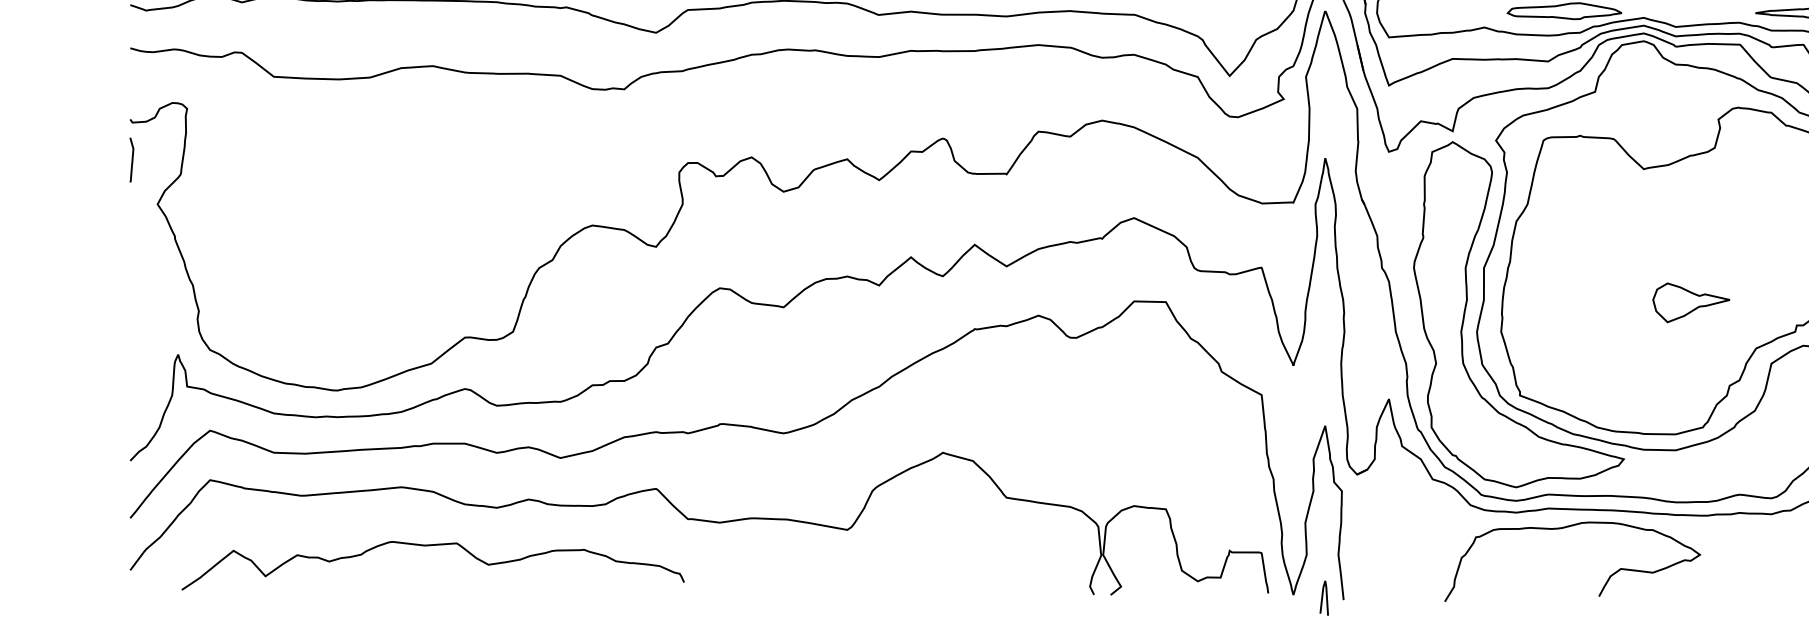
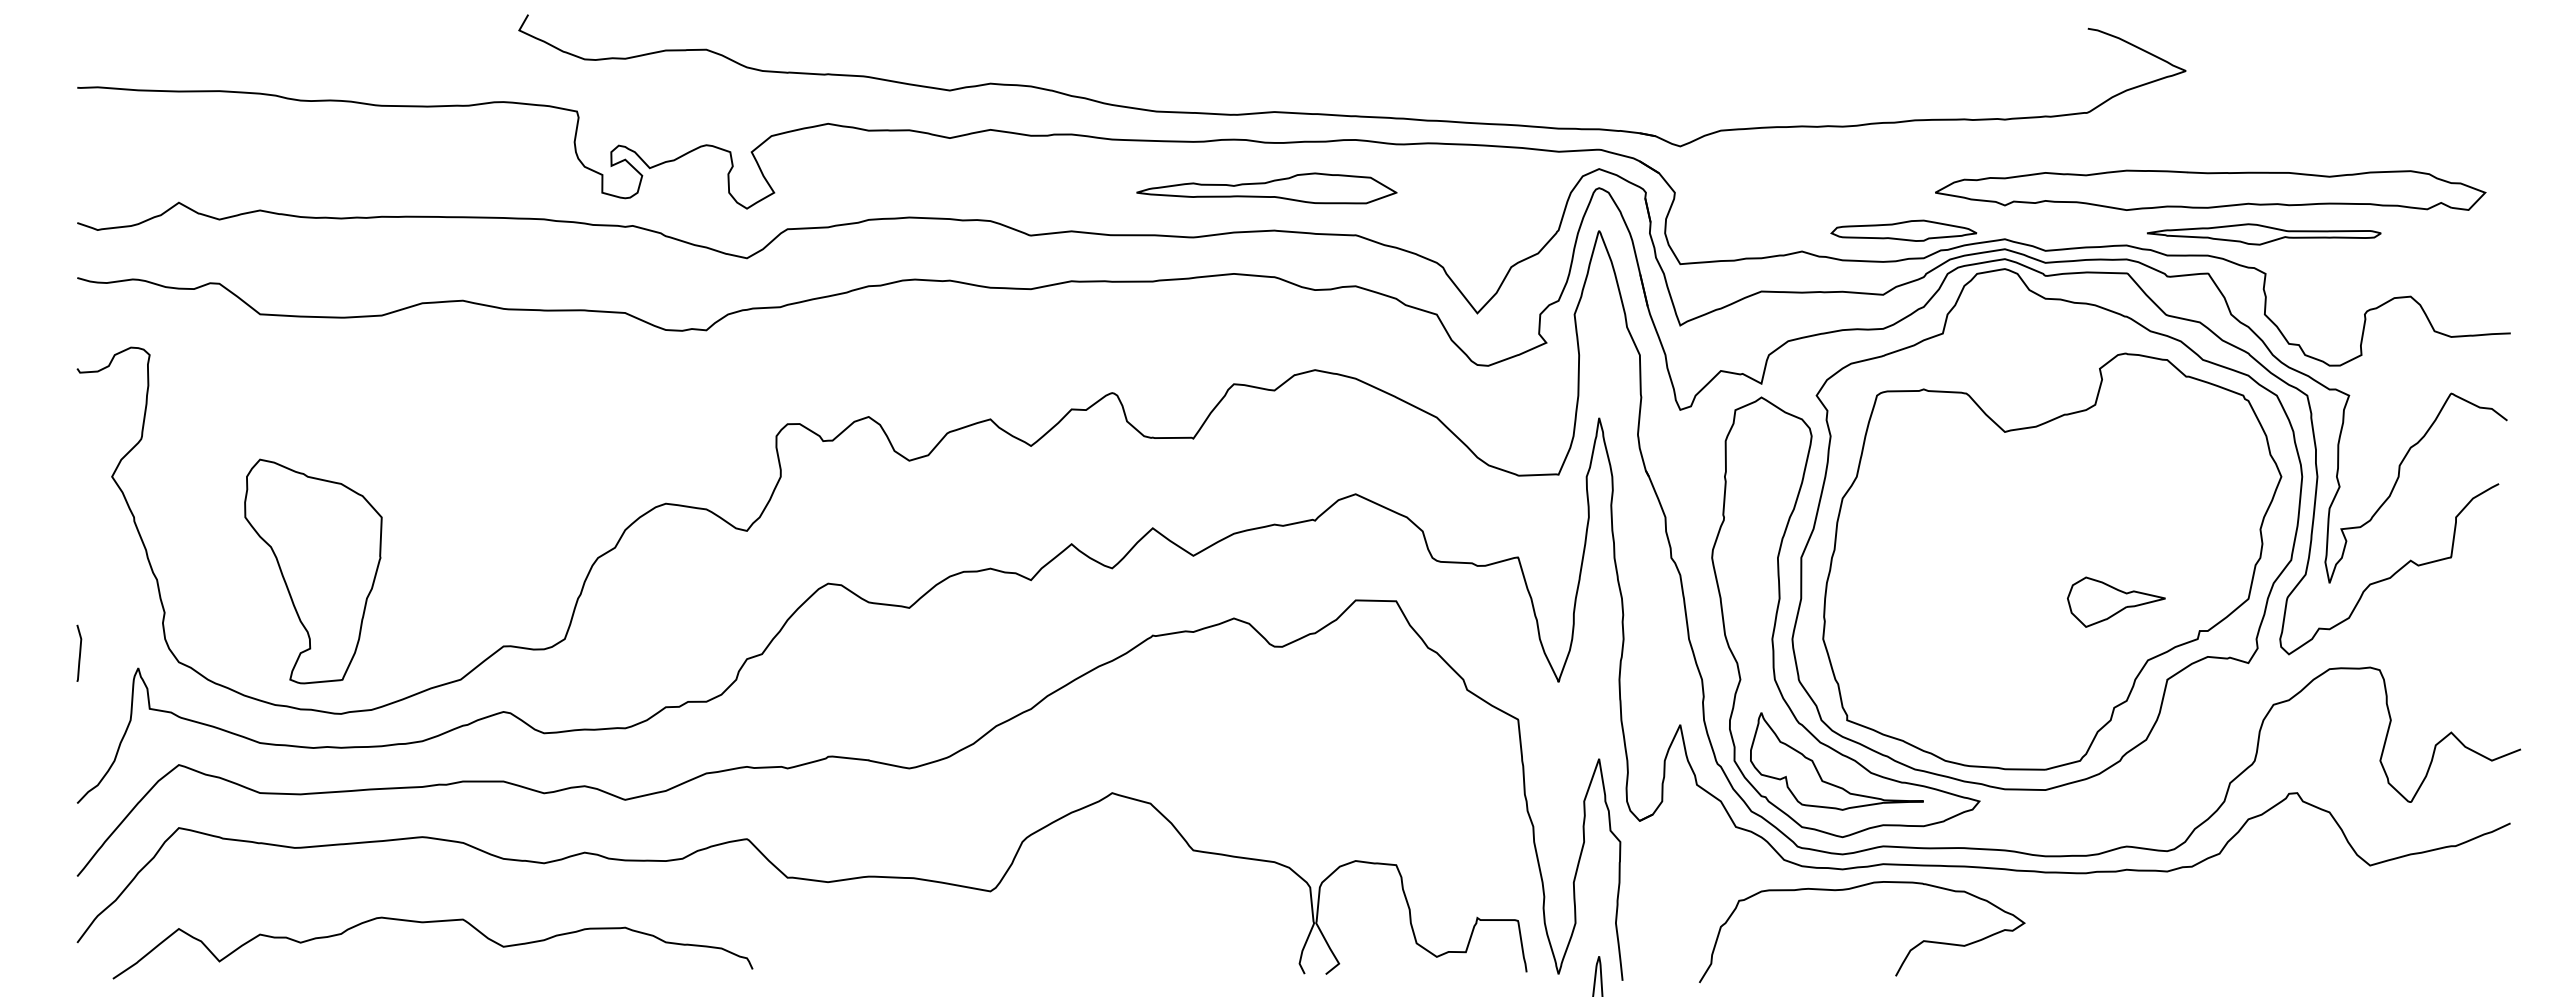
curve: (132, 159) -> (79, 652), moved
part: (315, 278) -> (313, 571), added
part: (1691, 302) -> (2116, 601), moved
part: (1497, 434) -> (1818, 770), added
curve: (1564, 528) -> (1851, 889), moved
curve: (432, 545) -> (432, 922), moved

